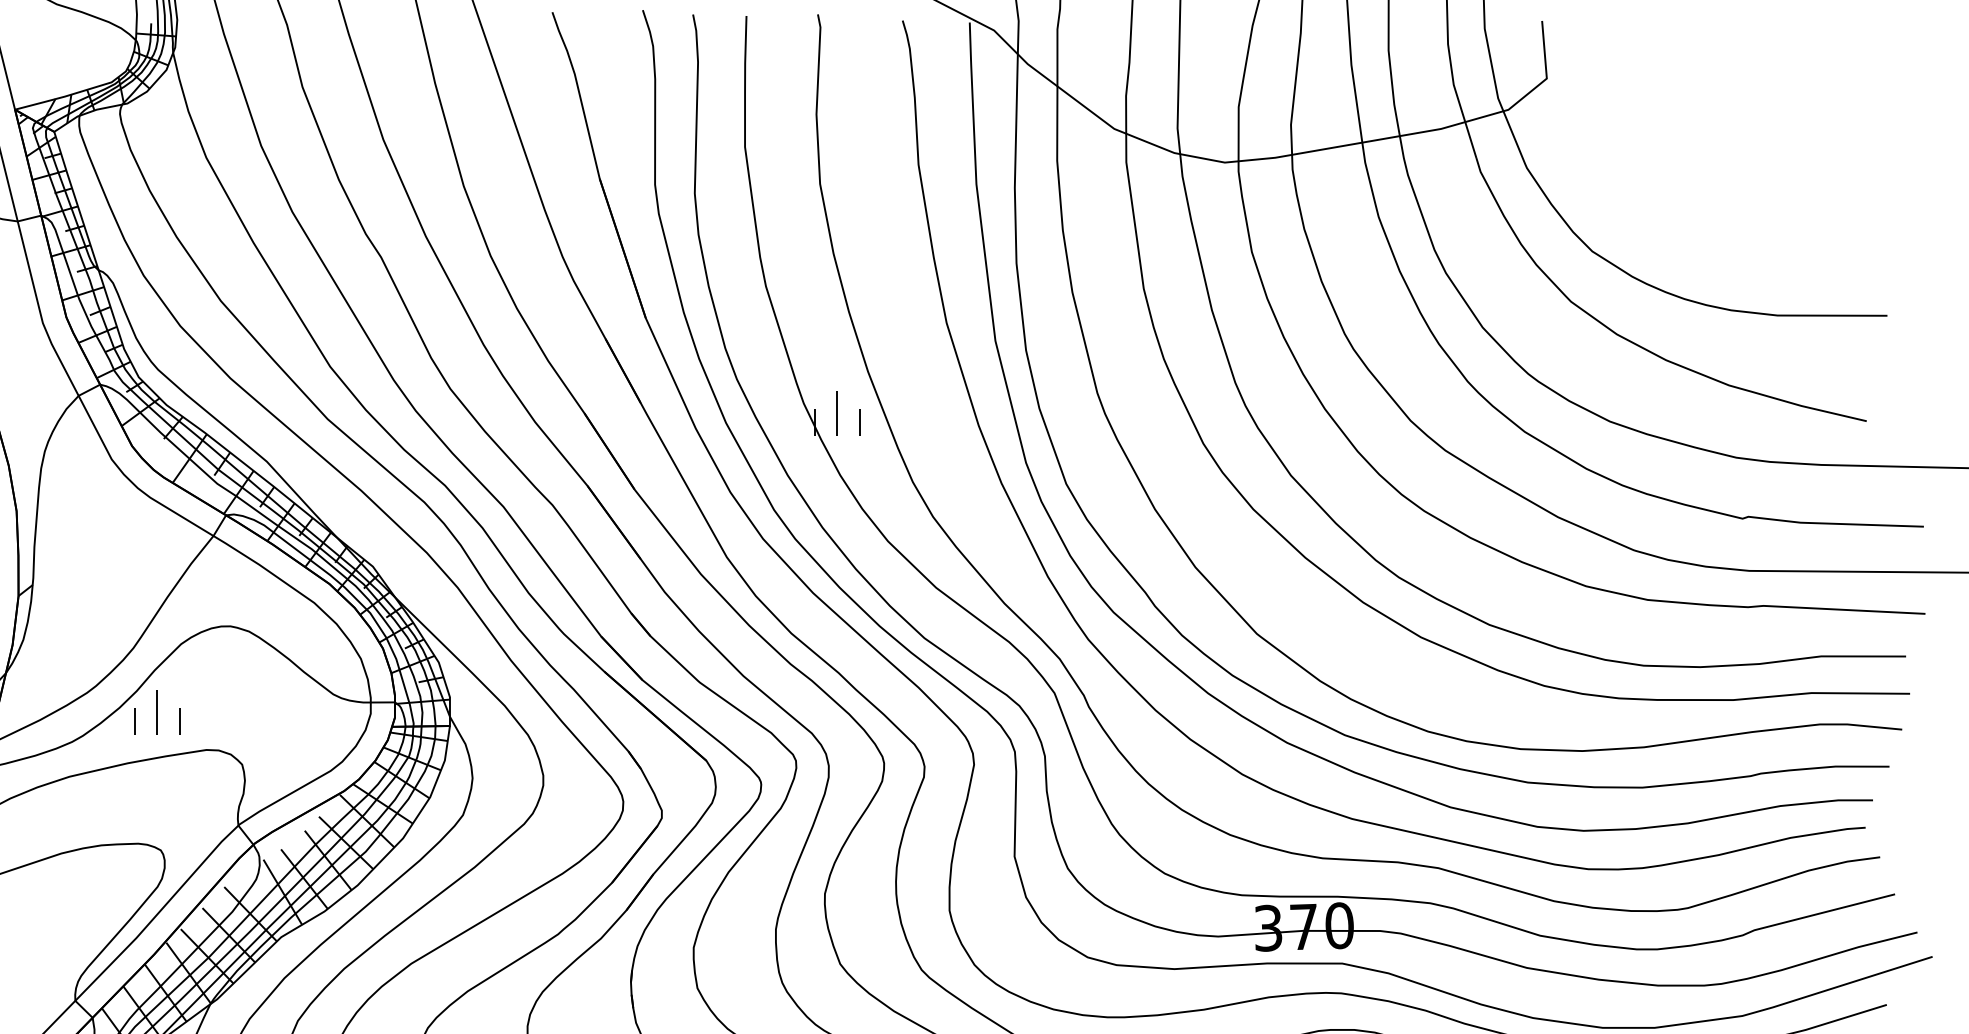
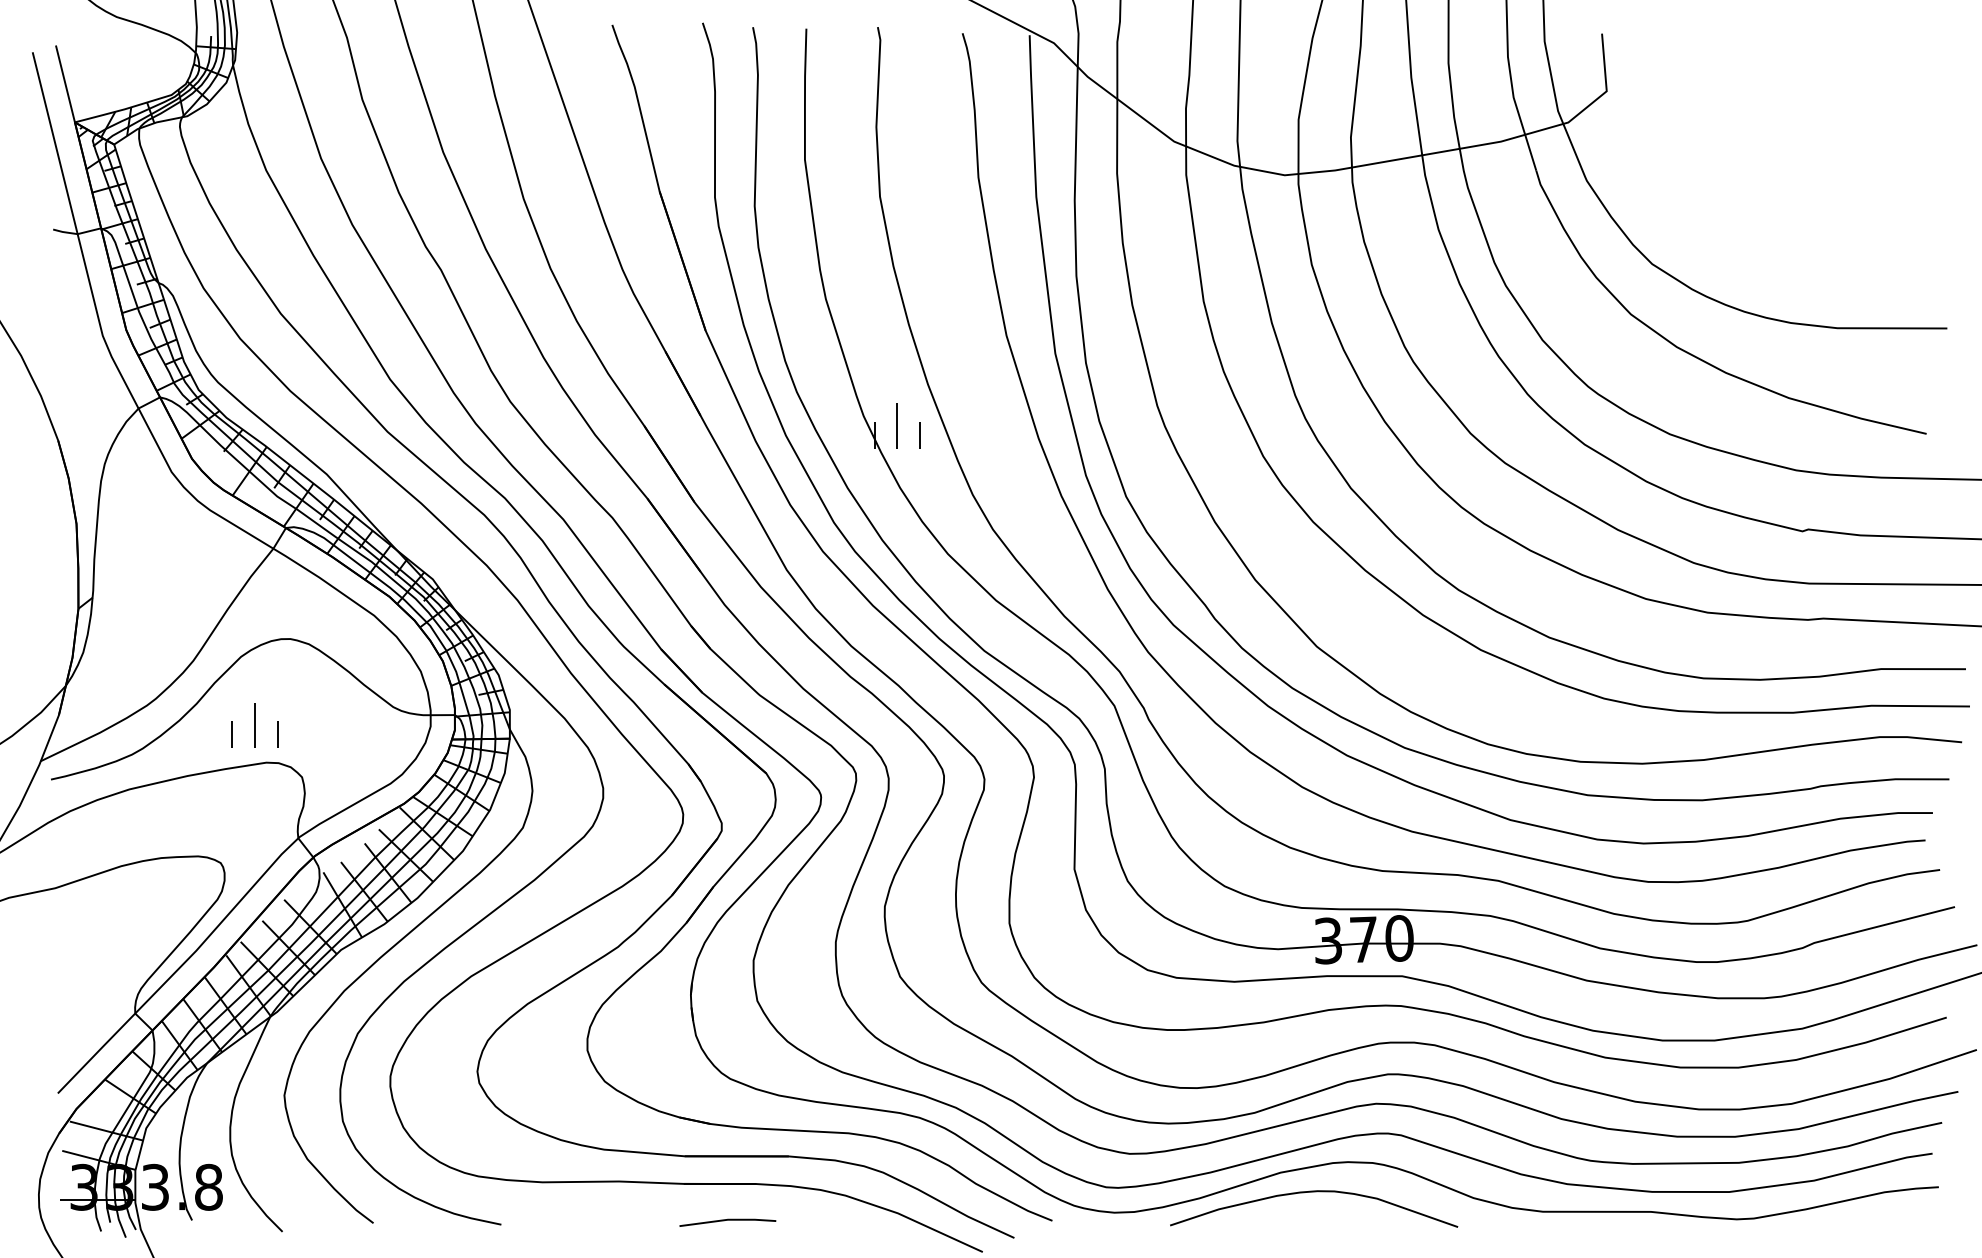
part: (156, 712) -> (254, 725), moved

